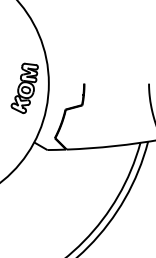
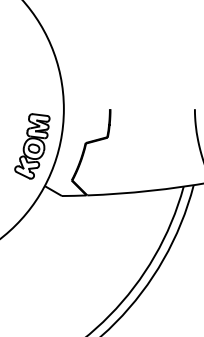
part: (24, 88) -> (32, 146), moved

